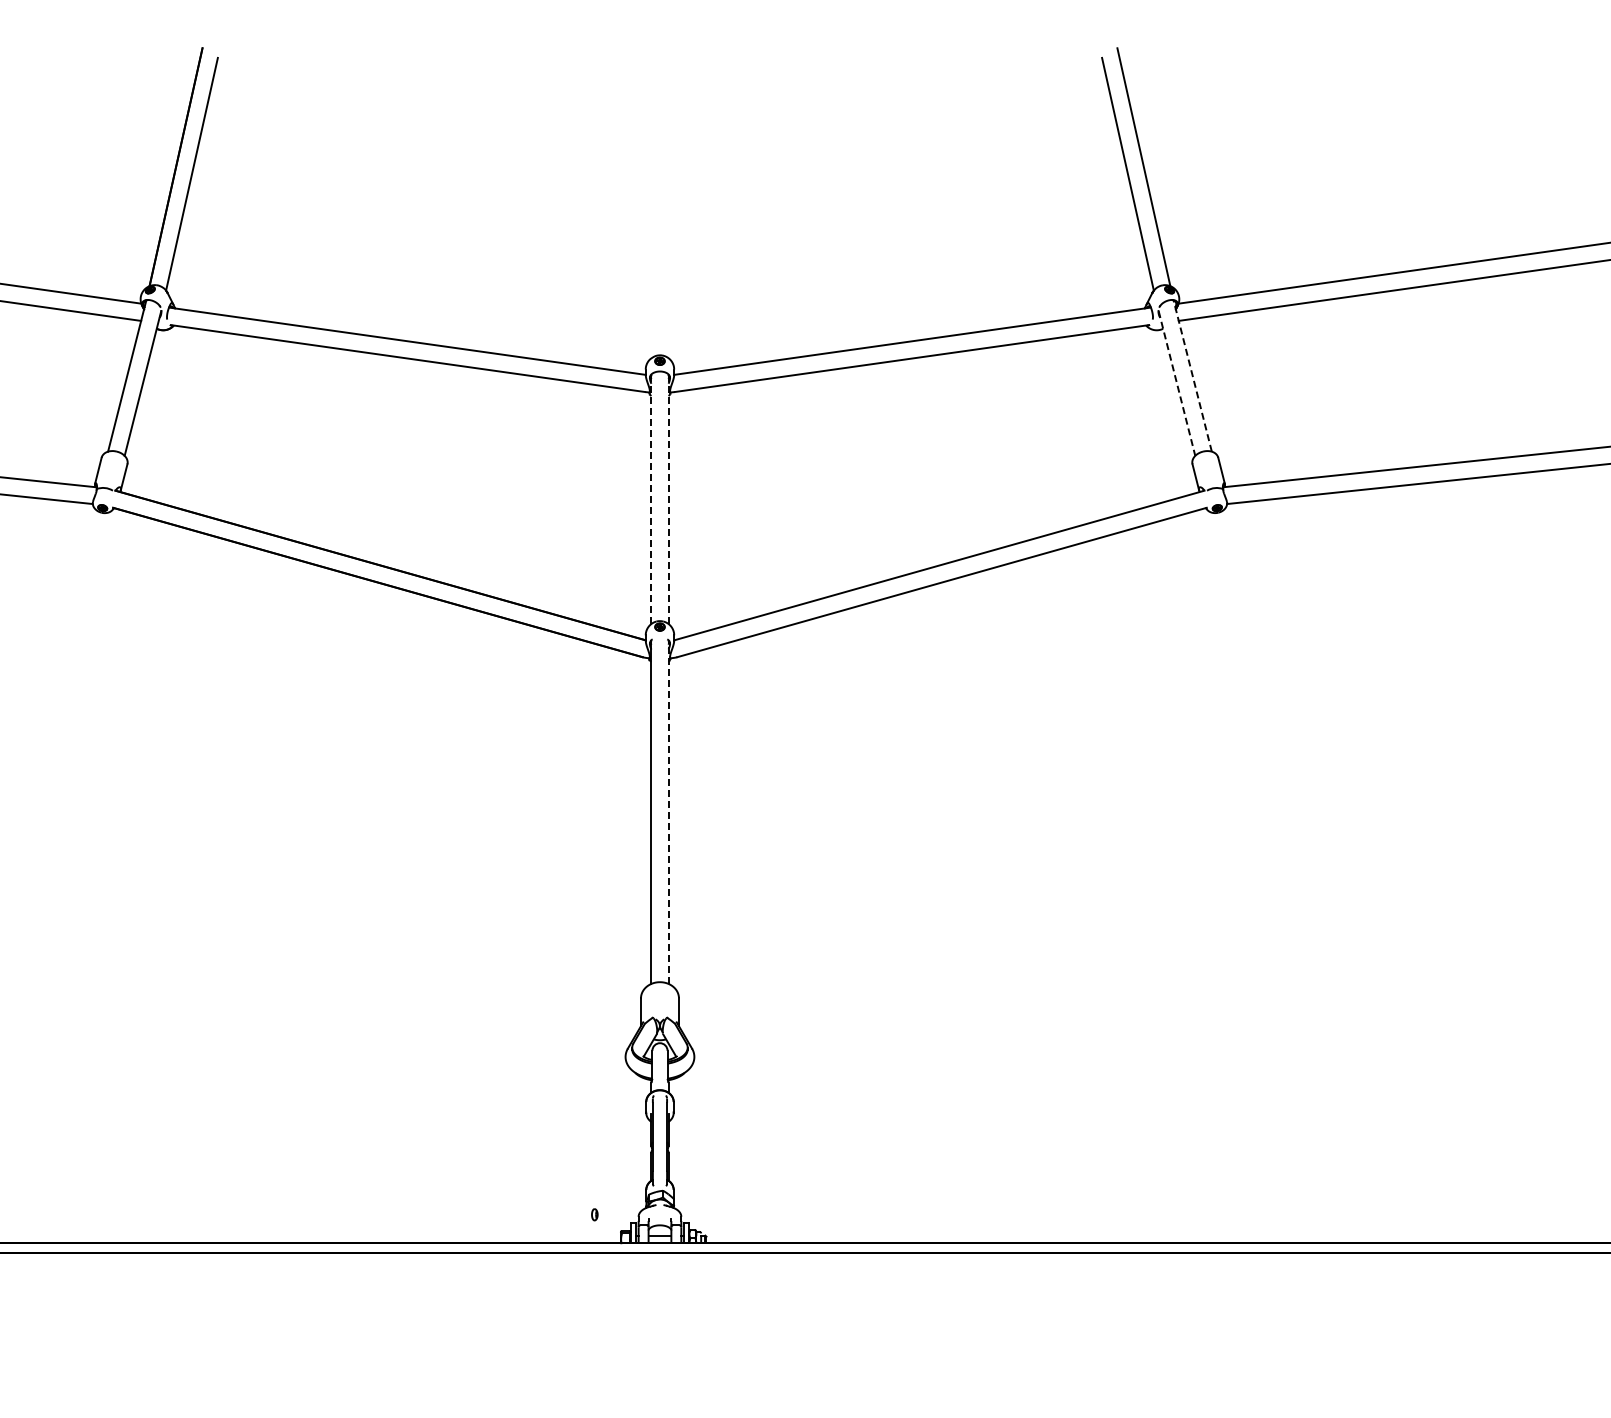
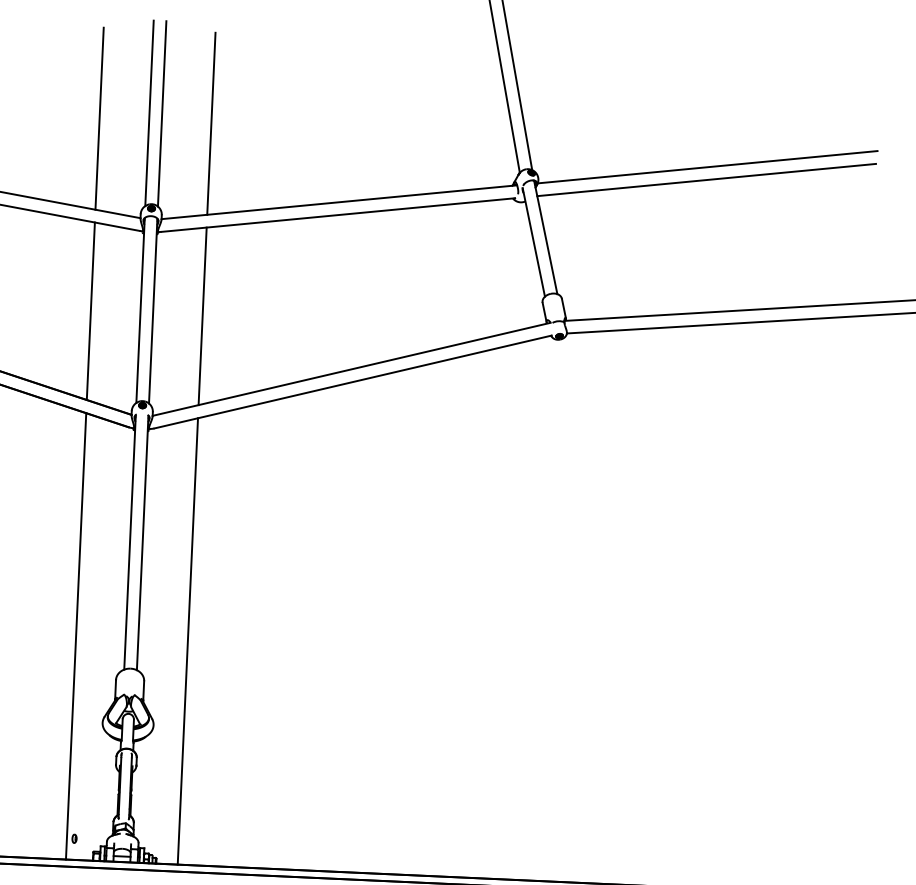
line: (651, 232) -> (149, 112), added
line: (668, 232) -> (162, 113), added
line: (584, 243) -> (99, 118), added
line: (735, 243) -> (211, 123), added
line: (1192, 375) -> (545, 237), dashed -> solid
line: (1177, 383) -> (534, 242), dashed -> solid
line: (668, 499) -> (153, 311), dashed -> solid
line: (651, 500) -> (140, 311), dashed -> solid
line: (584, 503) -> (90, 311), added
line: (735, 503) -> (202, 316), added
line: (668, 811) -> (142, 542), dashed -> solid
line: (584, 941) -> (76, 635), added
line: (735, 941) -> (187, 641), added

